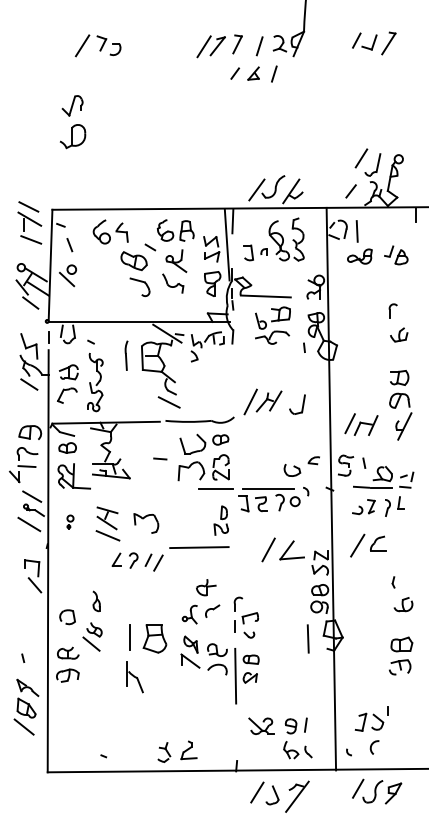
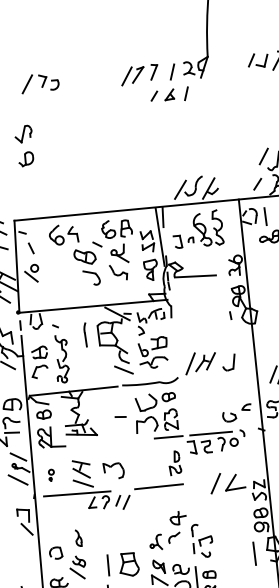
part: (72, 136) -> (25, 159), size x0.71
part: (272, 325) -> (153, 352), moved
line: (99, 547) -> (77, 493), added
part: (206, 587) -> (178, 517), moved

